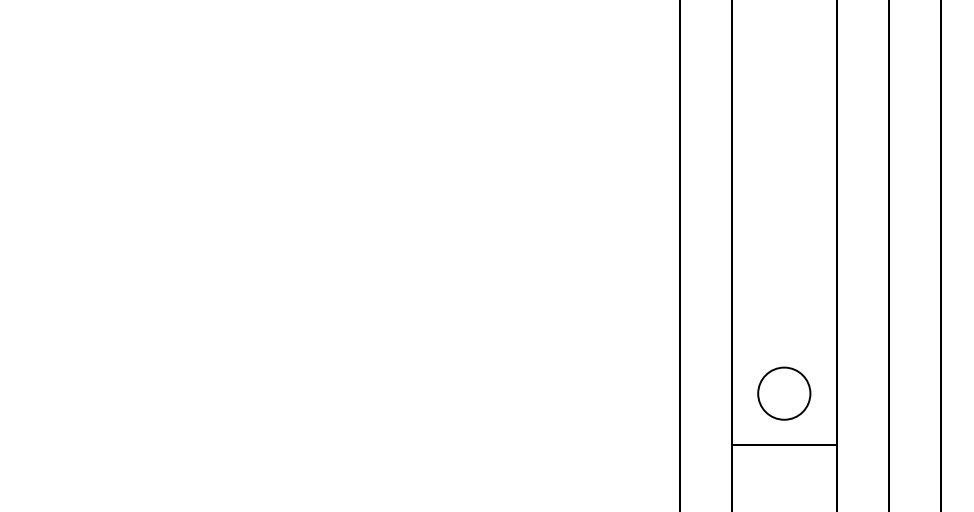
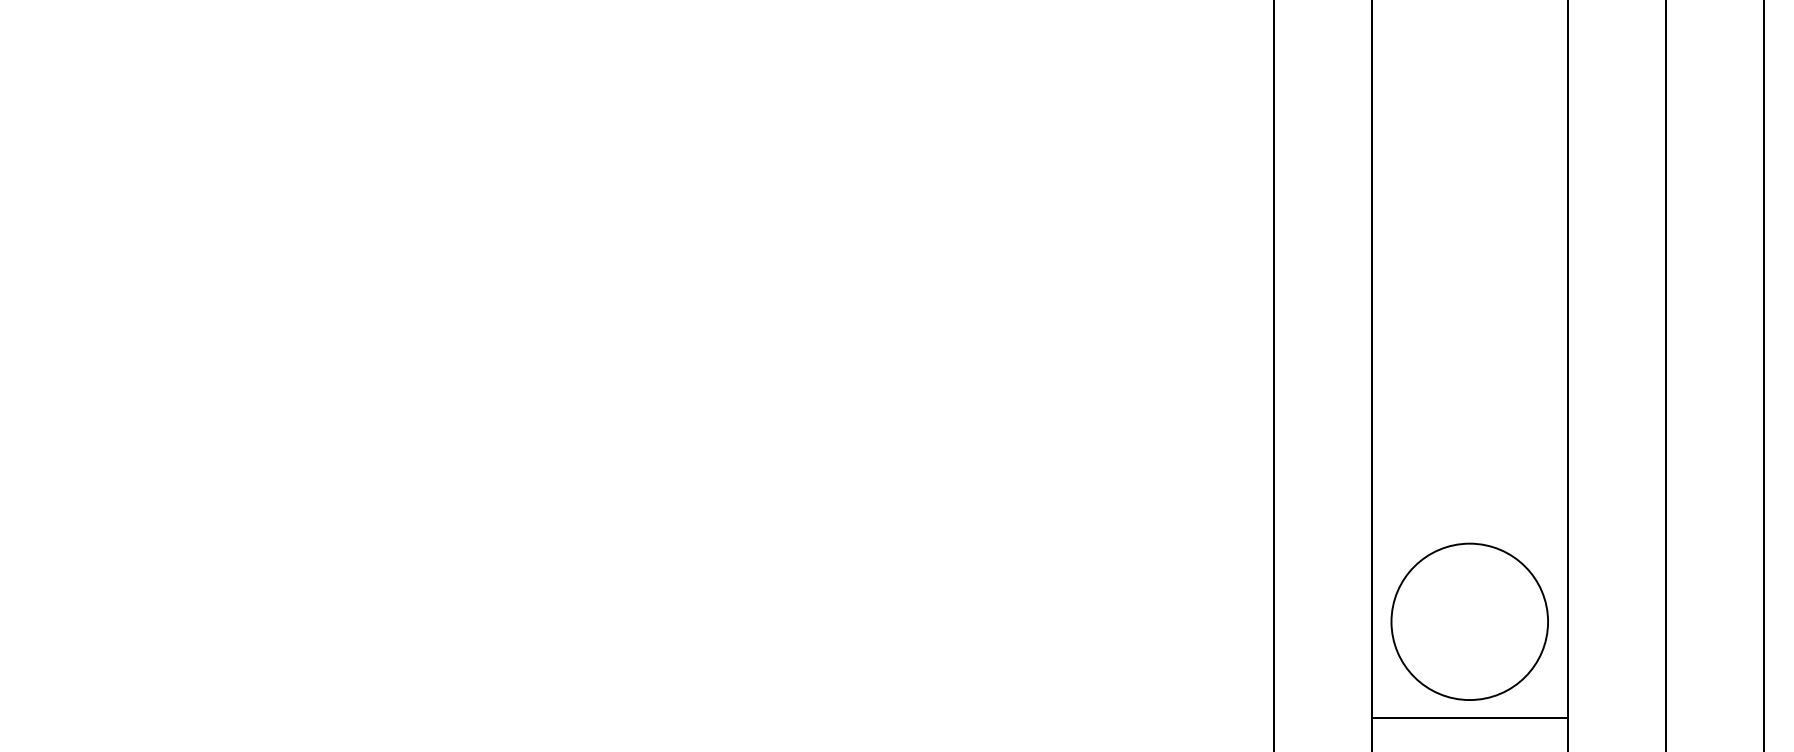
circle: (784, 393) -> (1470, 621), size x1.6

